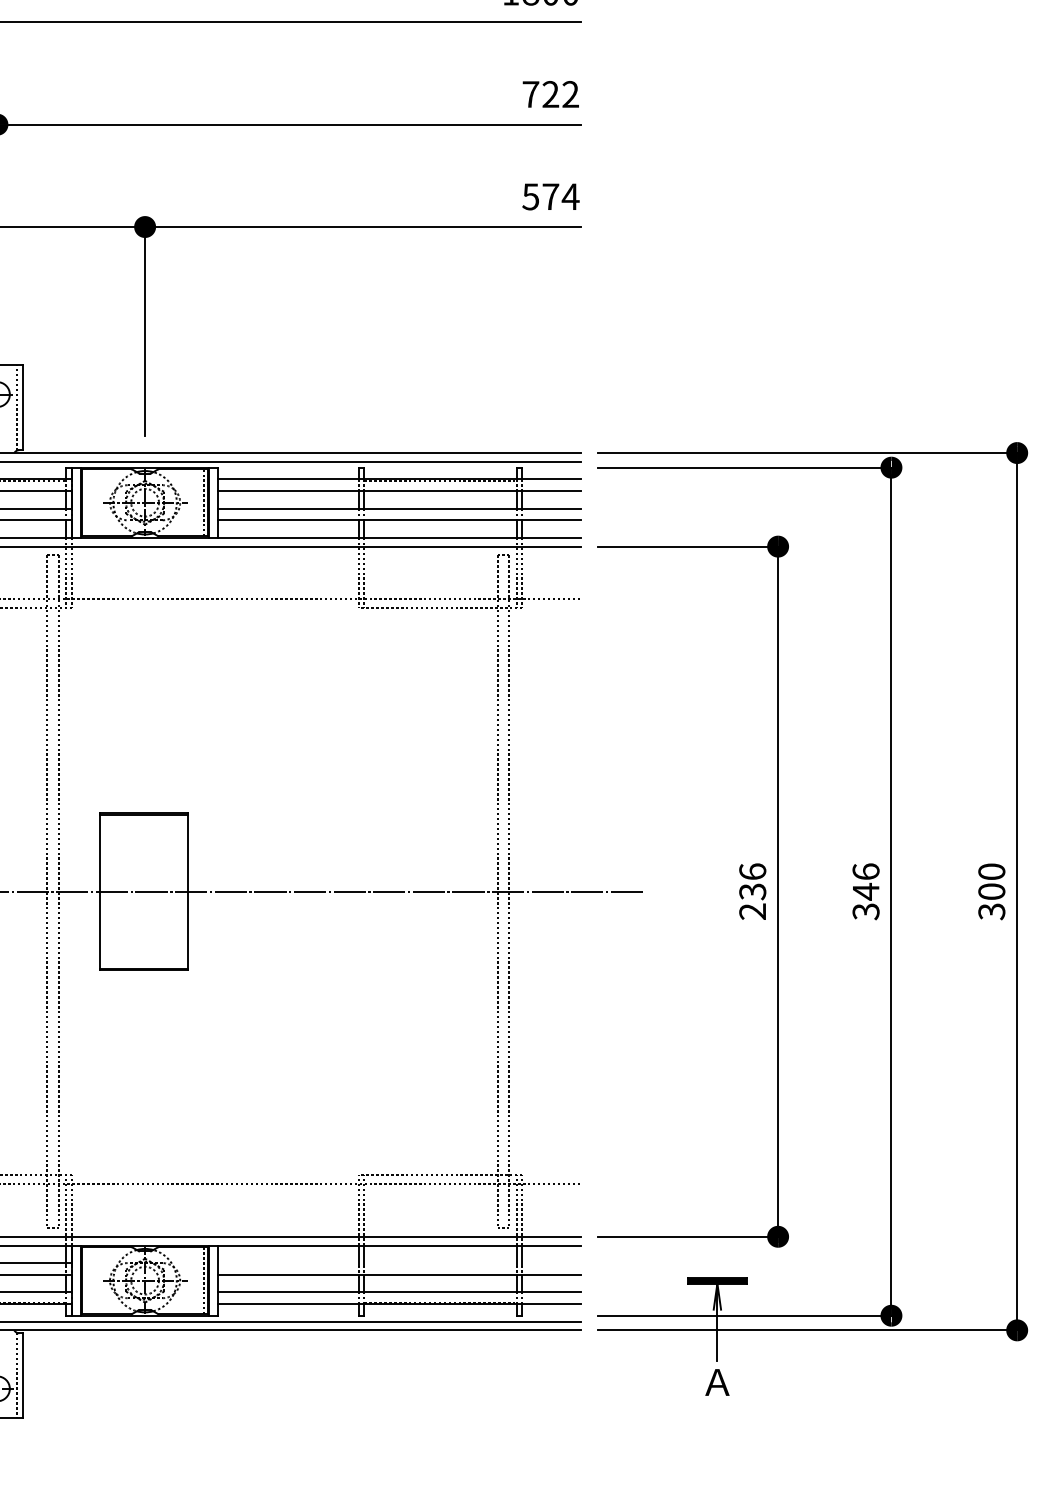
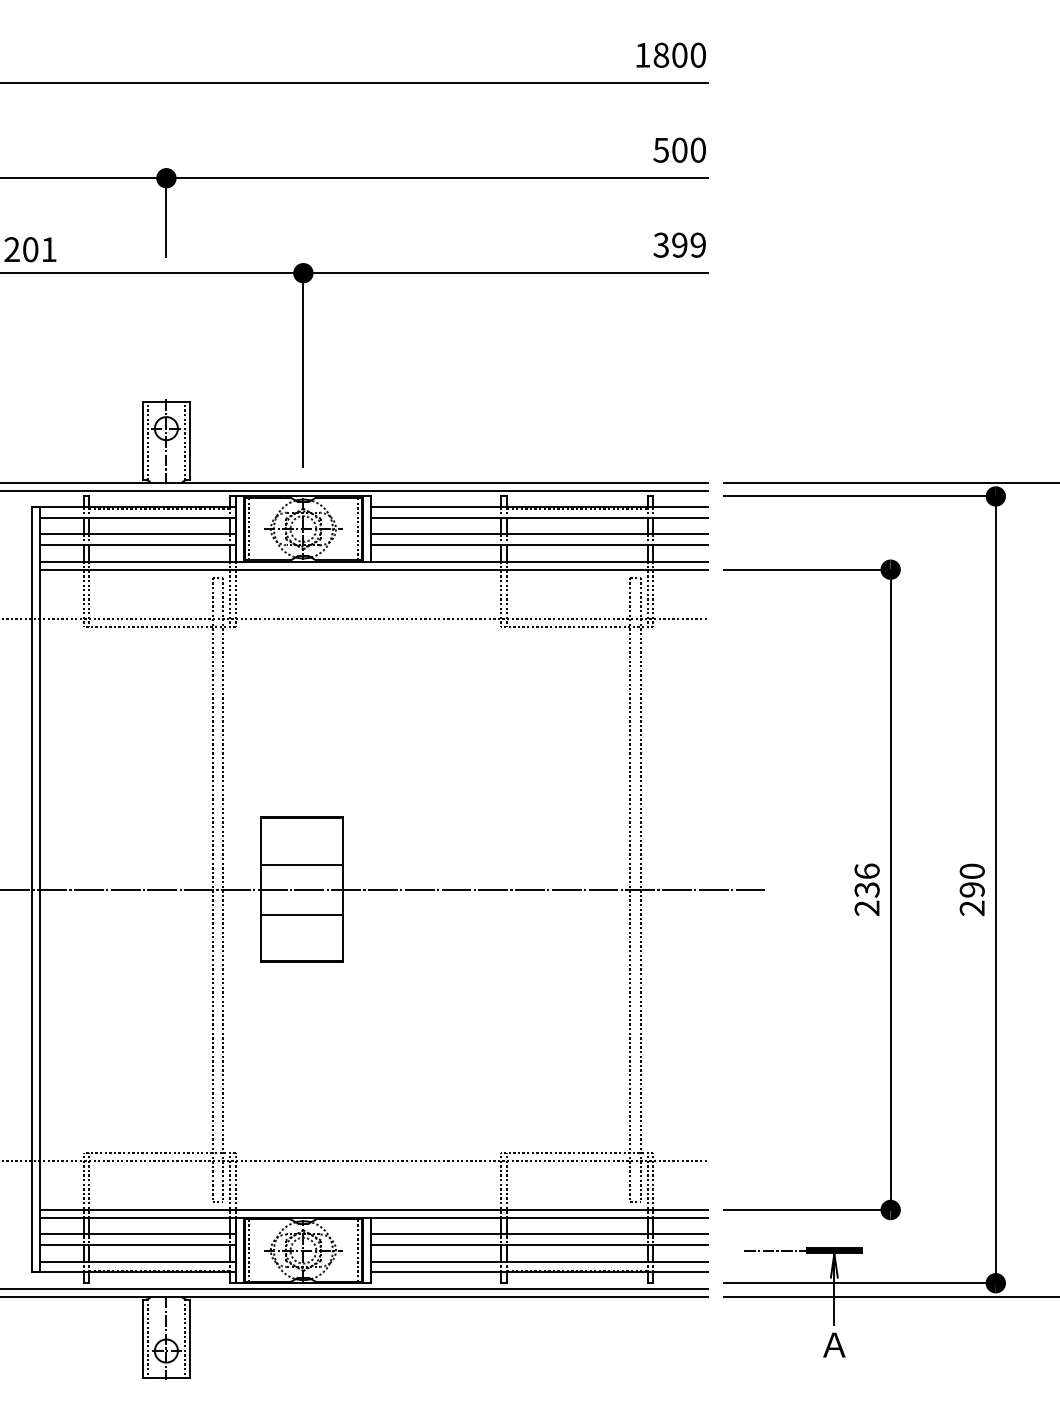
text: (550, 93) -> (679, 149), 722 -> 500
text: (551, 196) -> (680, 244), 574 -> 399
line: (86, 502) -> (249, 528), added
line: (143, 864) -> (301, 864), added
text: (865, 891) -> (971, 889), 346 -> 290
line: (143, 918) -> (301, 914), added
line: (399, 1263) -> (539, 1234), added
line: (86, 1280) -> (249, 1250), added
line: (653, 1280) -> (775, 1250), added

